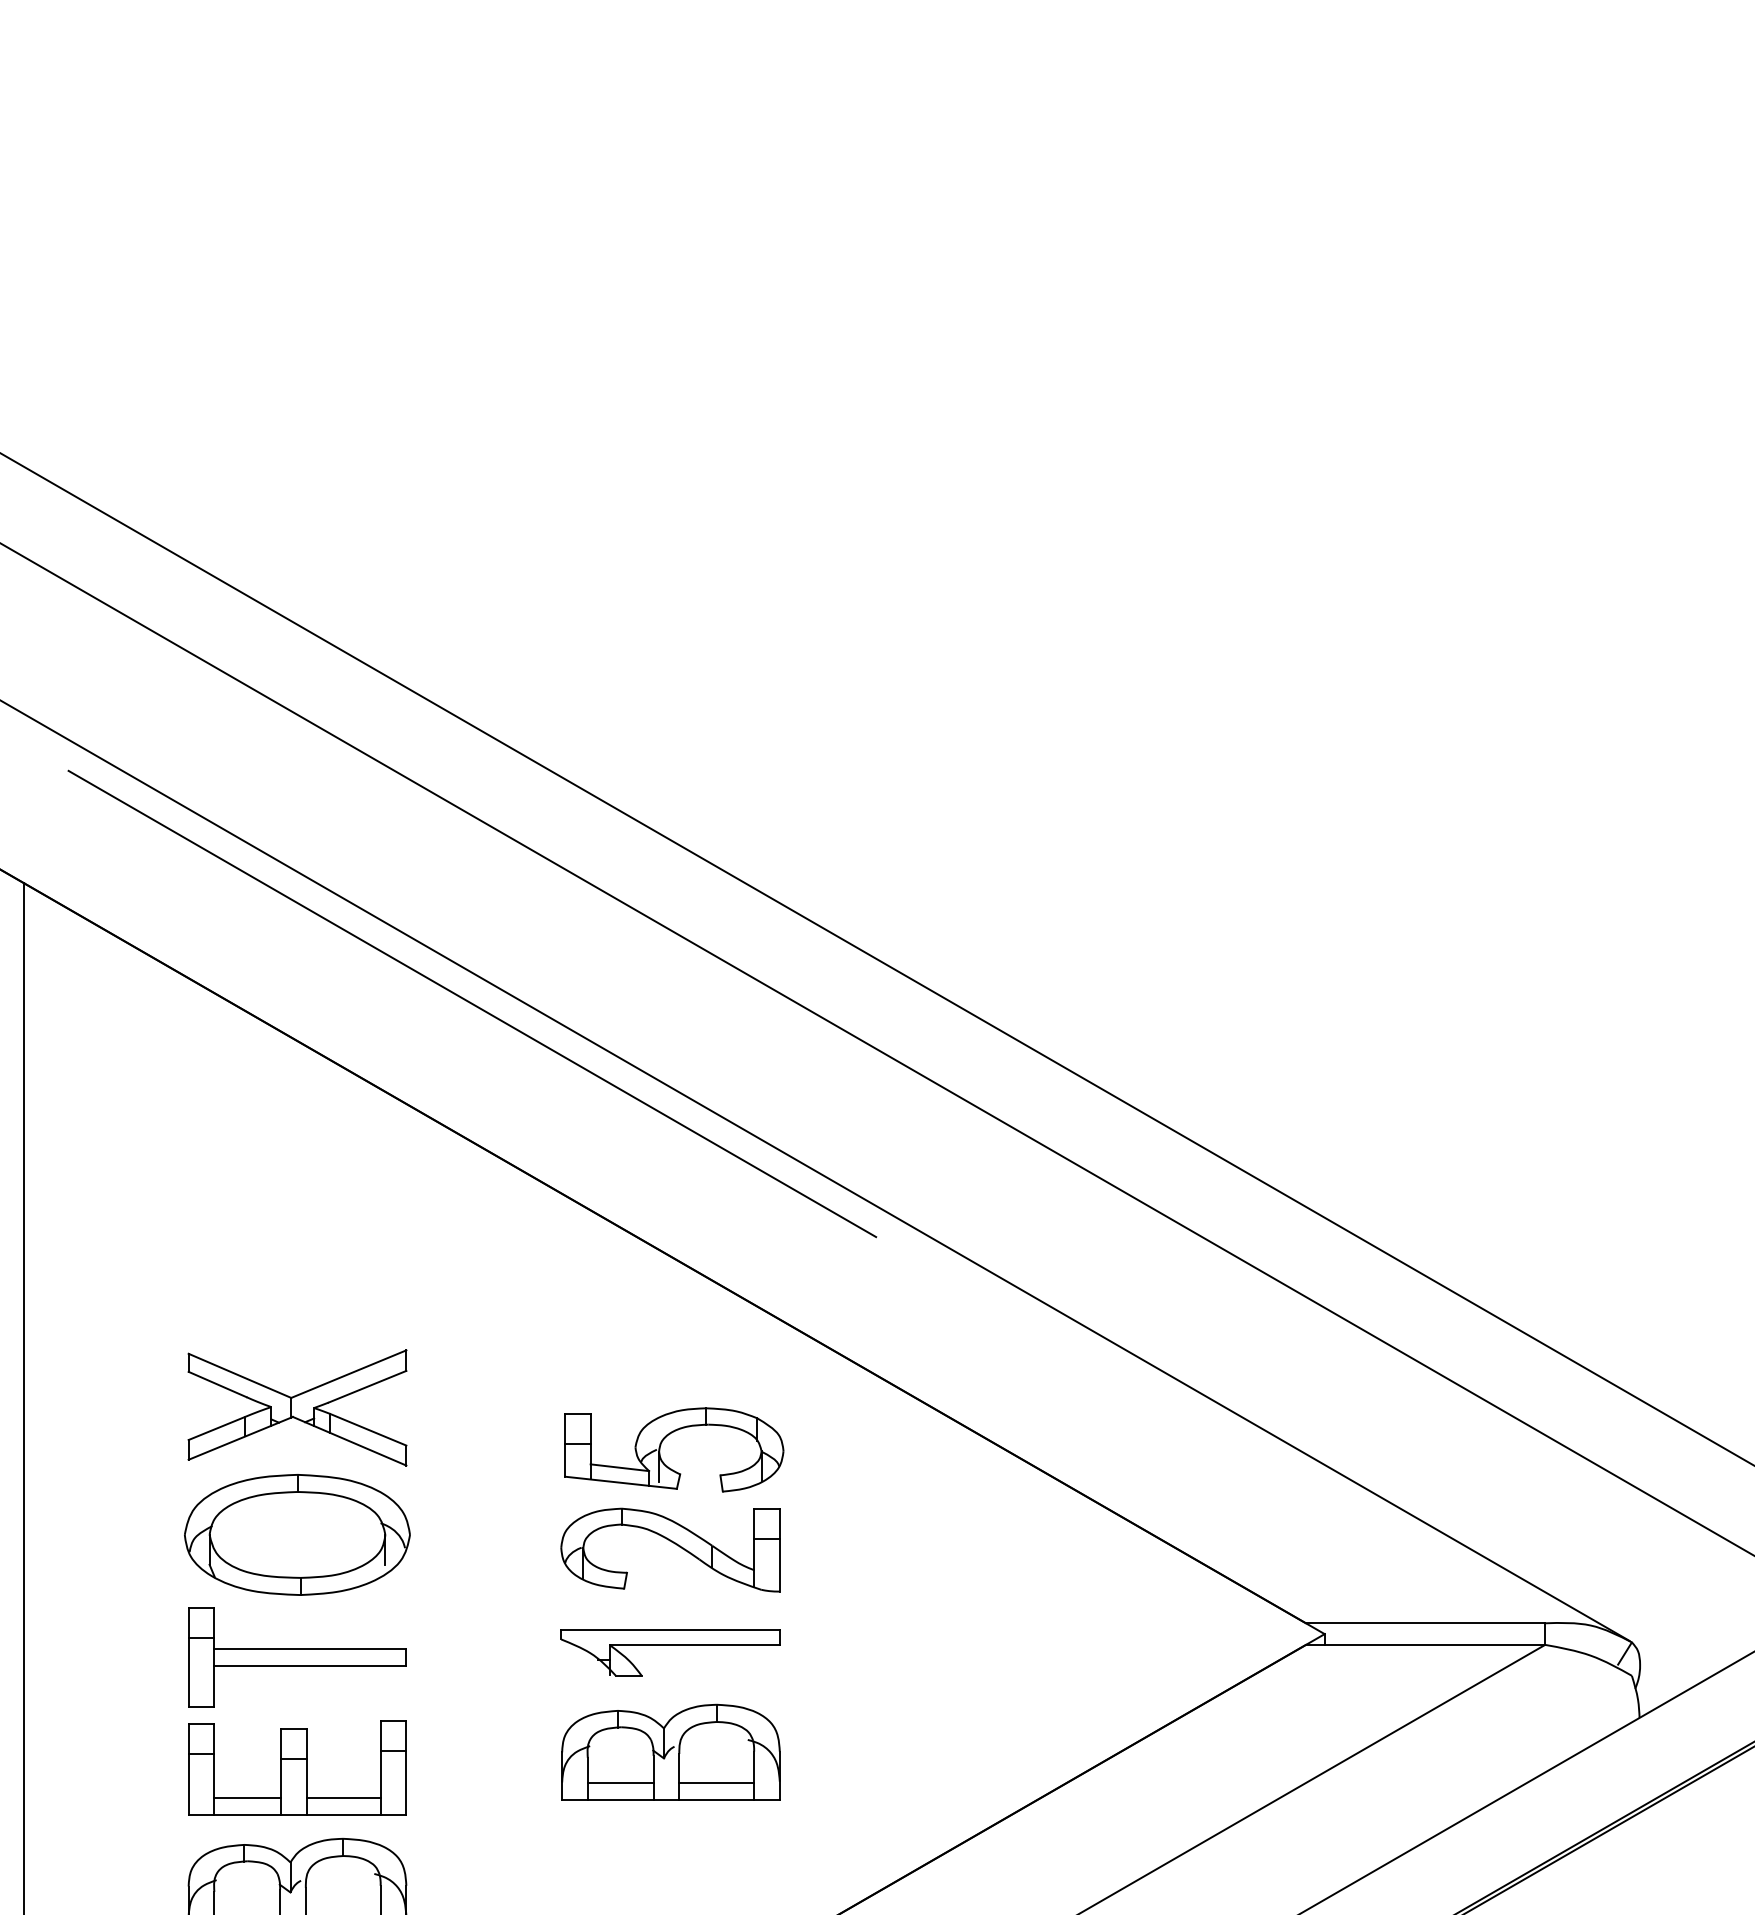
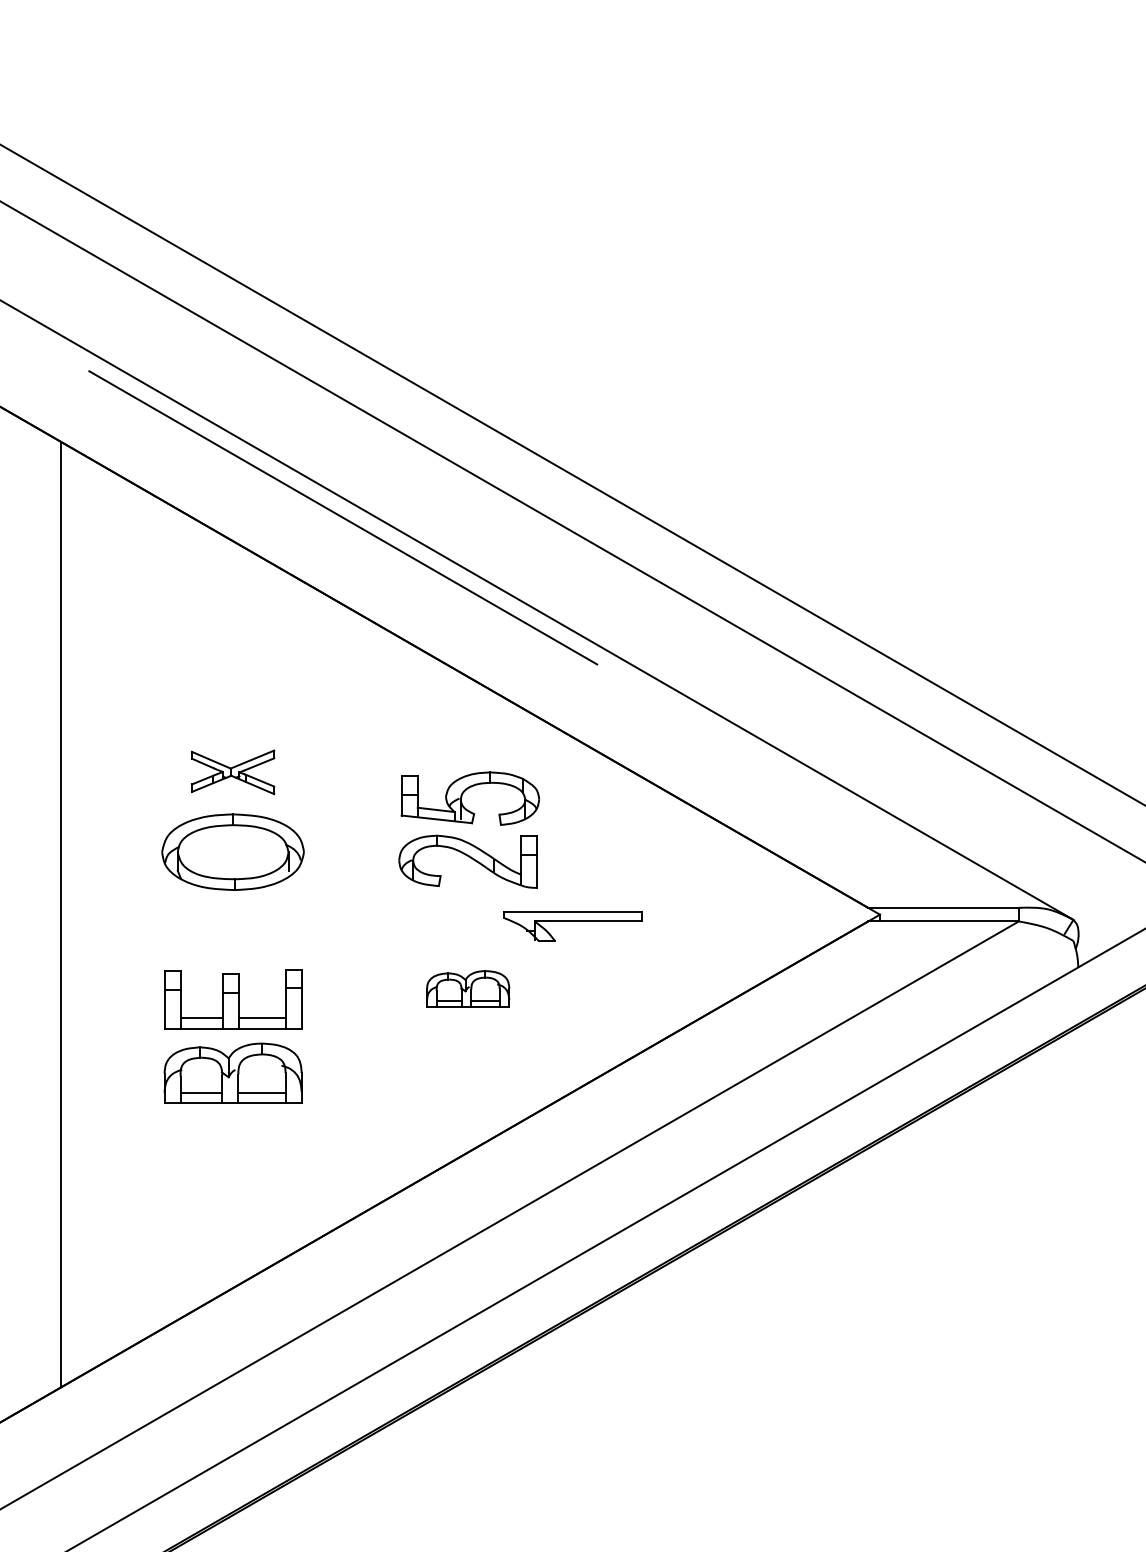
part: (296, 1408) -> (232, 772), size x0.6
part: (669, 1652) -> (572, 926), moved
part: (298, 1657) -> (233, 929), removed
part: (669, 1751) -> (467, 988), size x0.6

